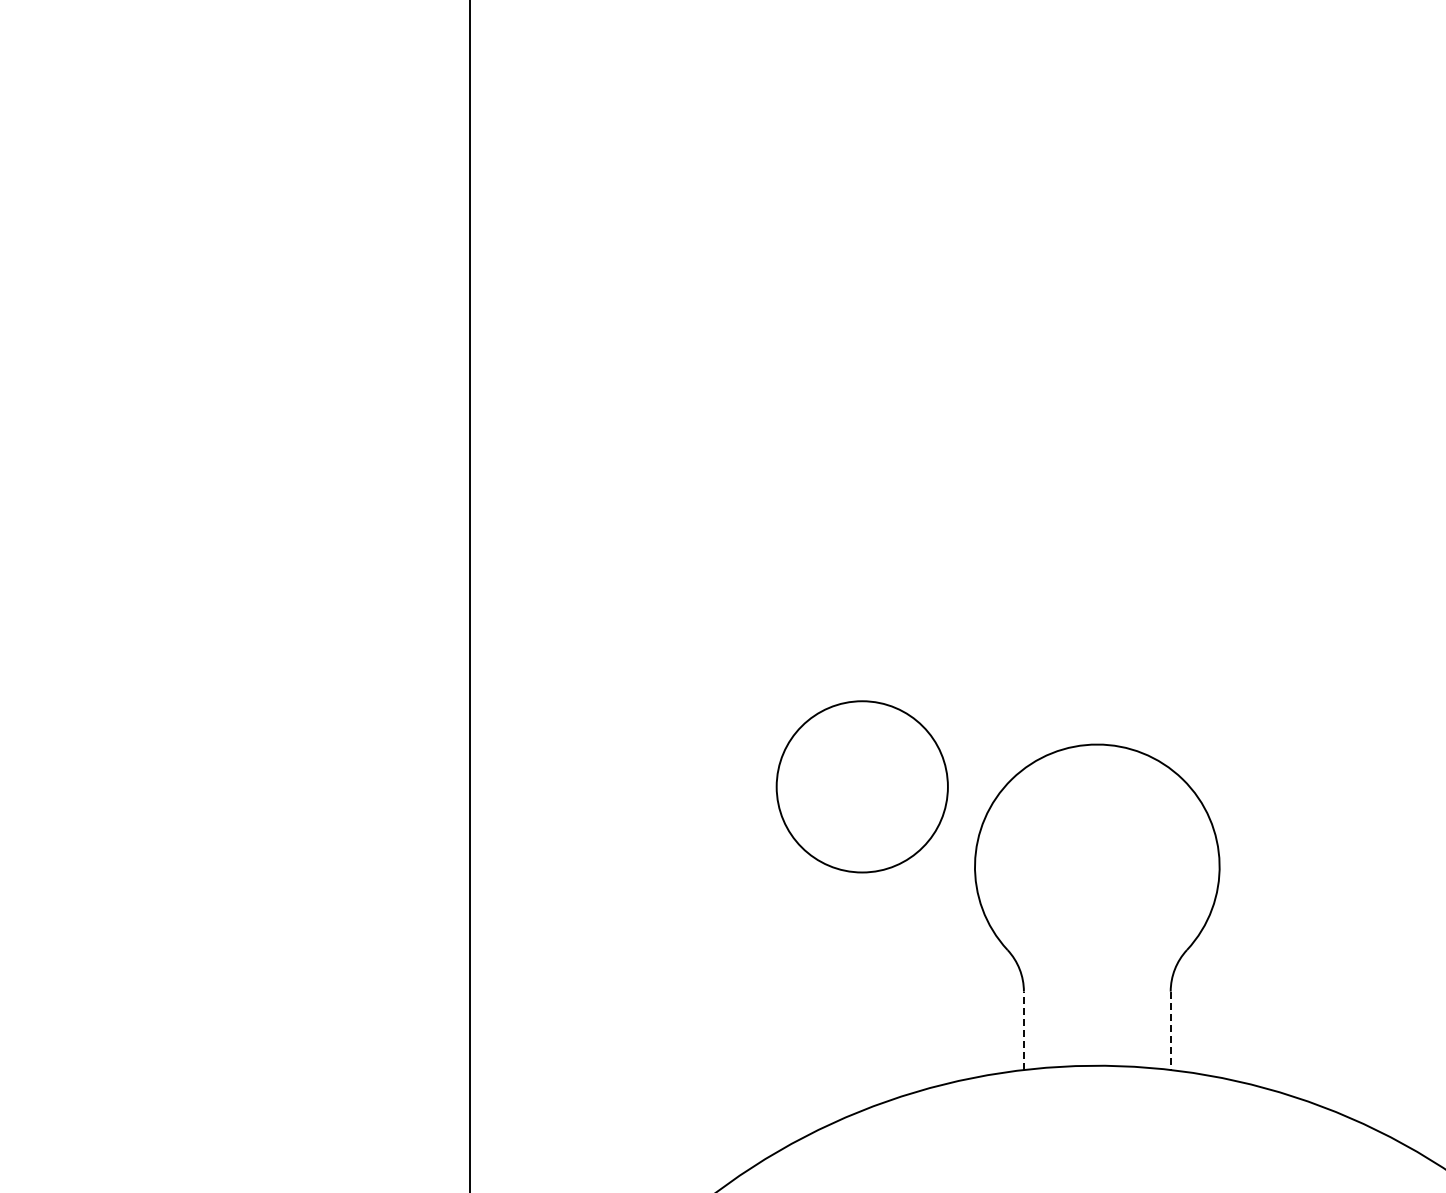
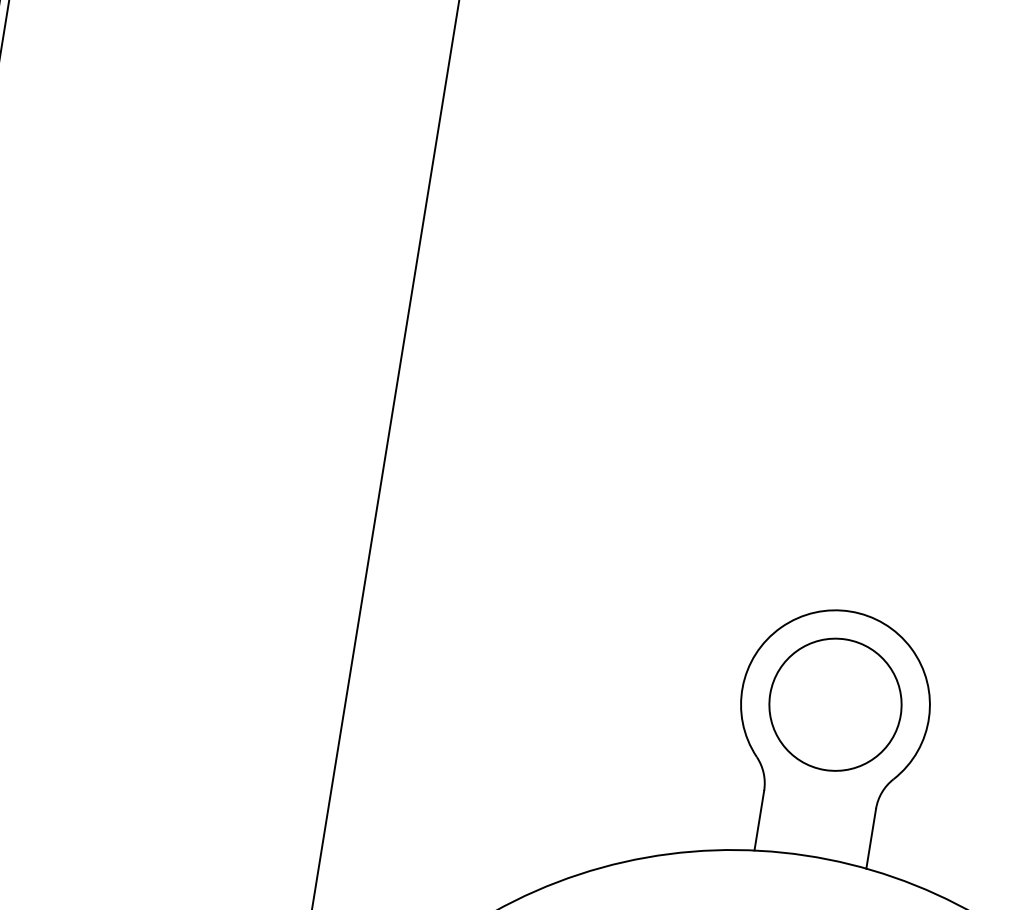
circle: (861, 786) -> (834, 704), moved
line: (1023, 1030) -> (759, 820), dashed -> solid
line: (1170, 1031) -> (870, 839), dashed -> solid

